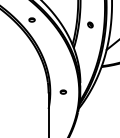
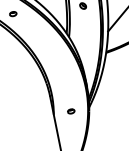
part: (62, 91) -> (70, 110), moved

